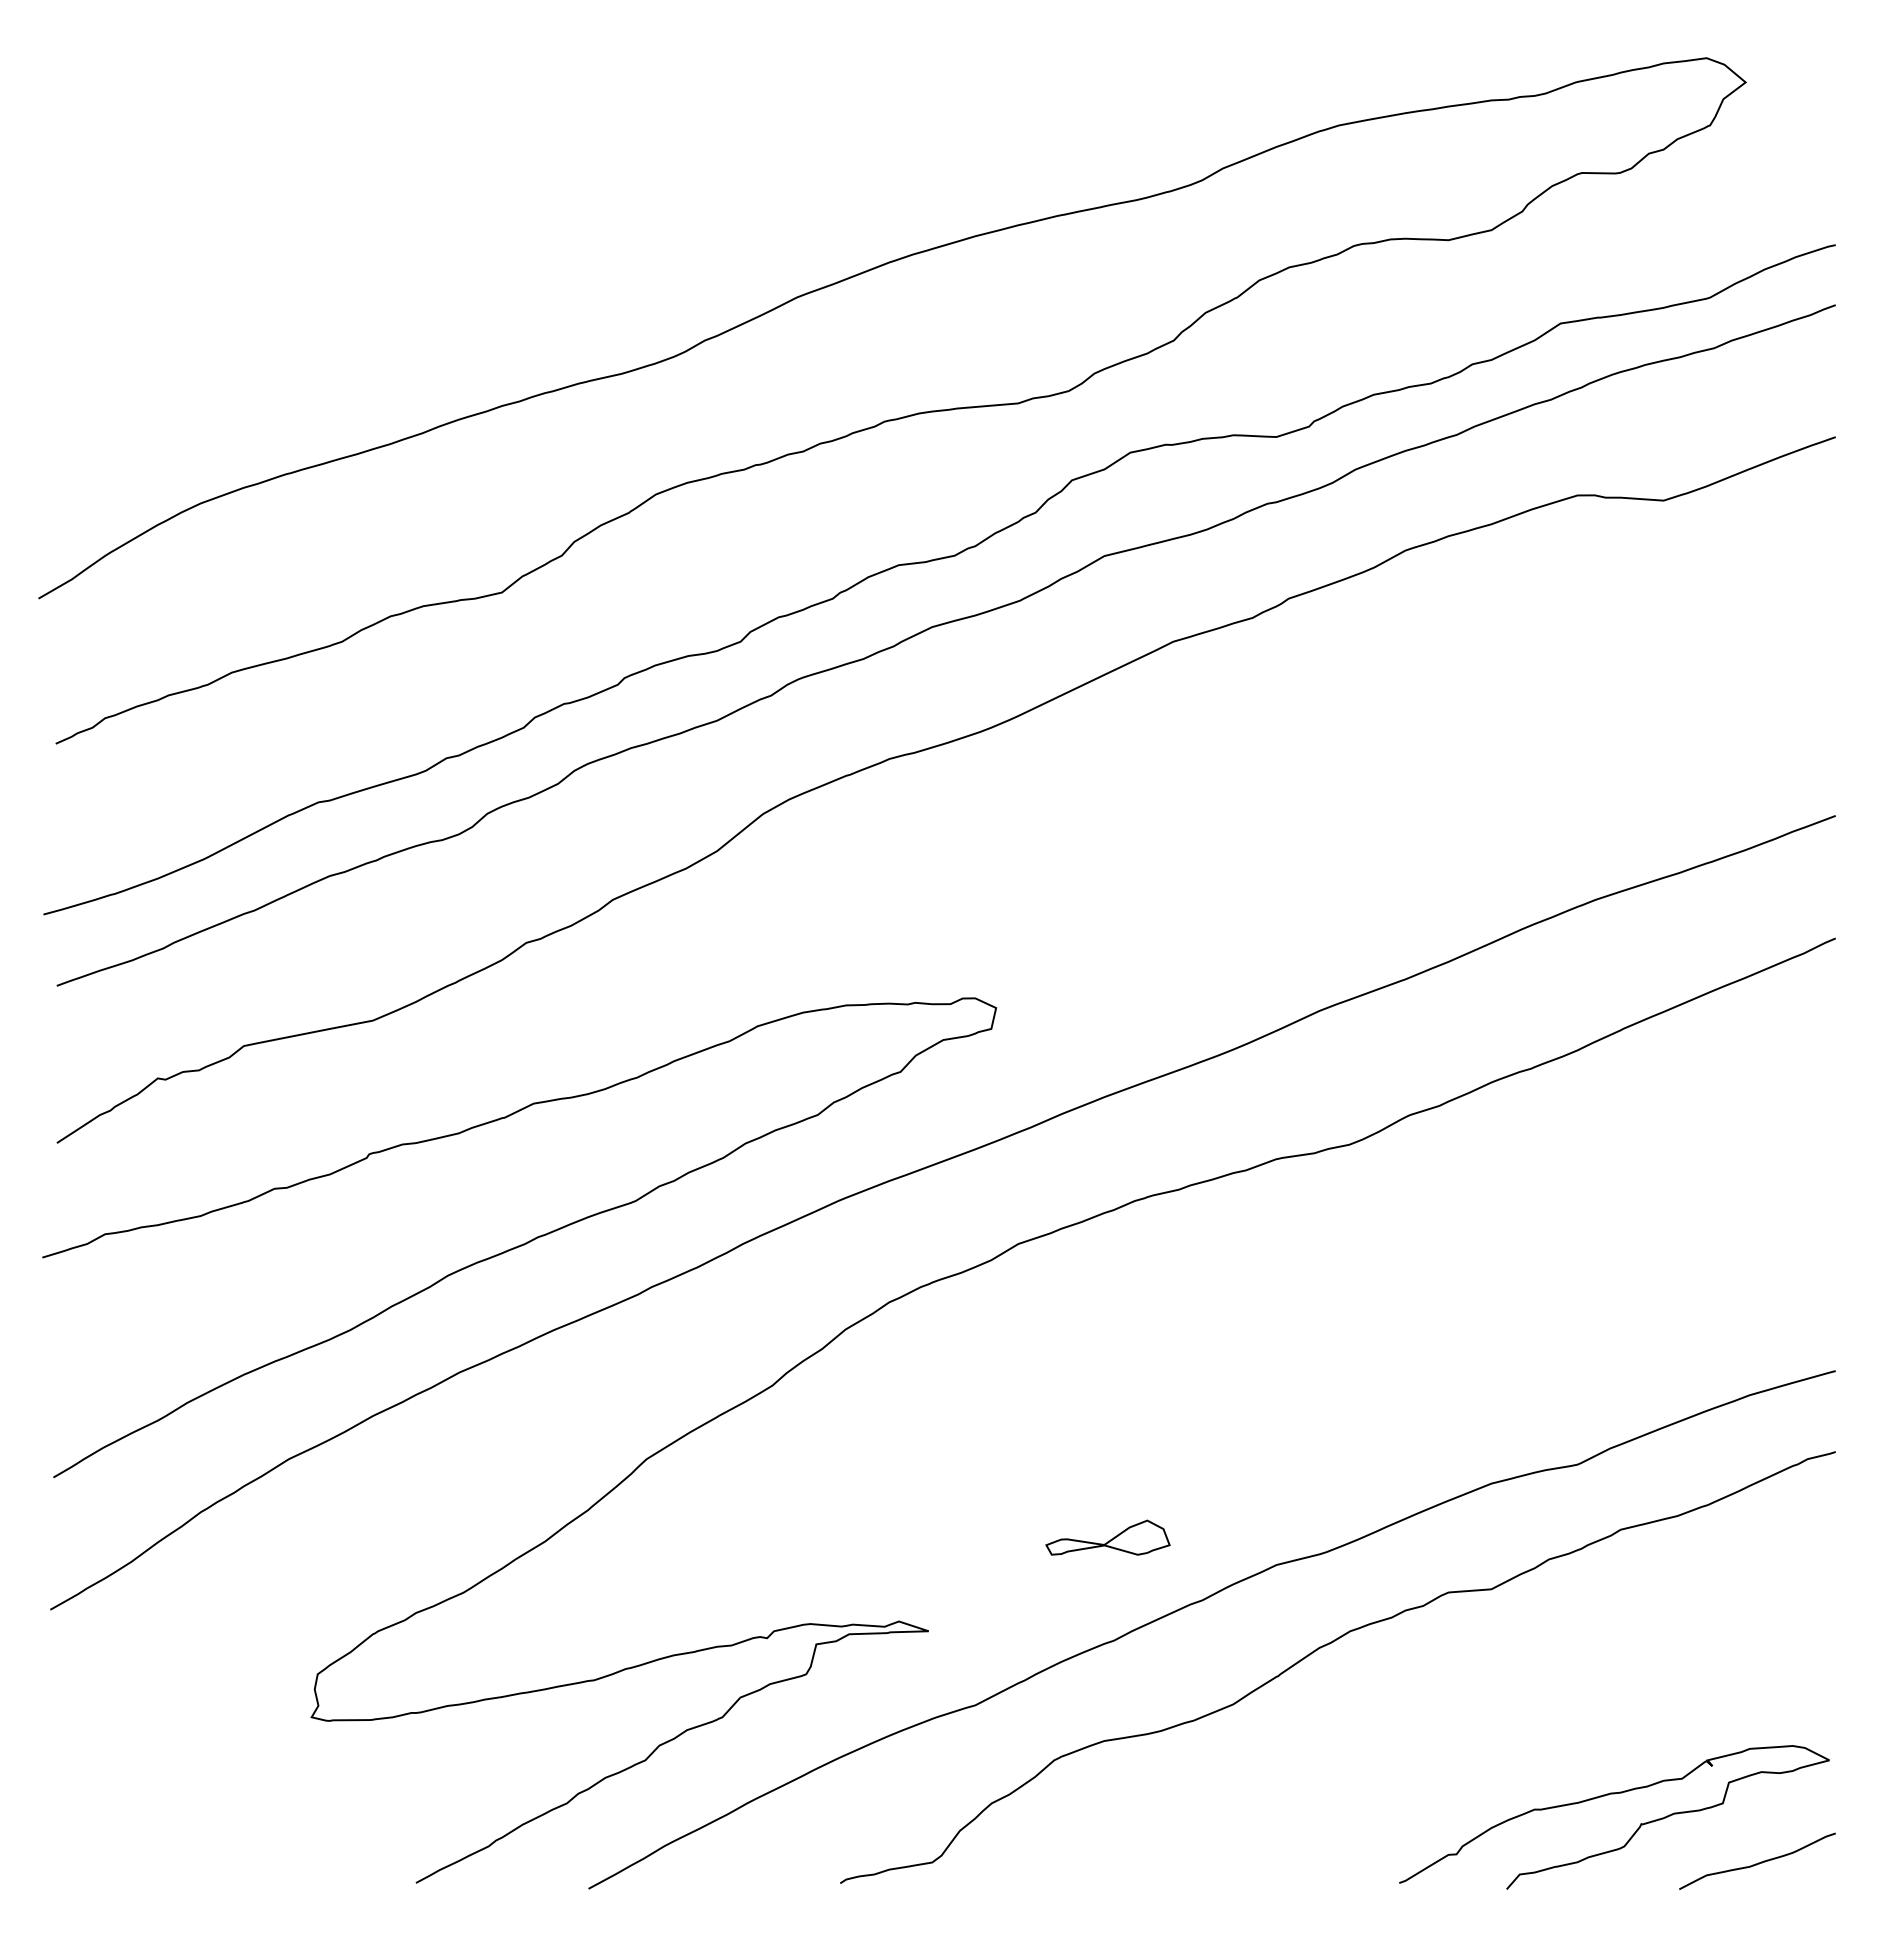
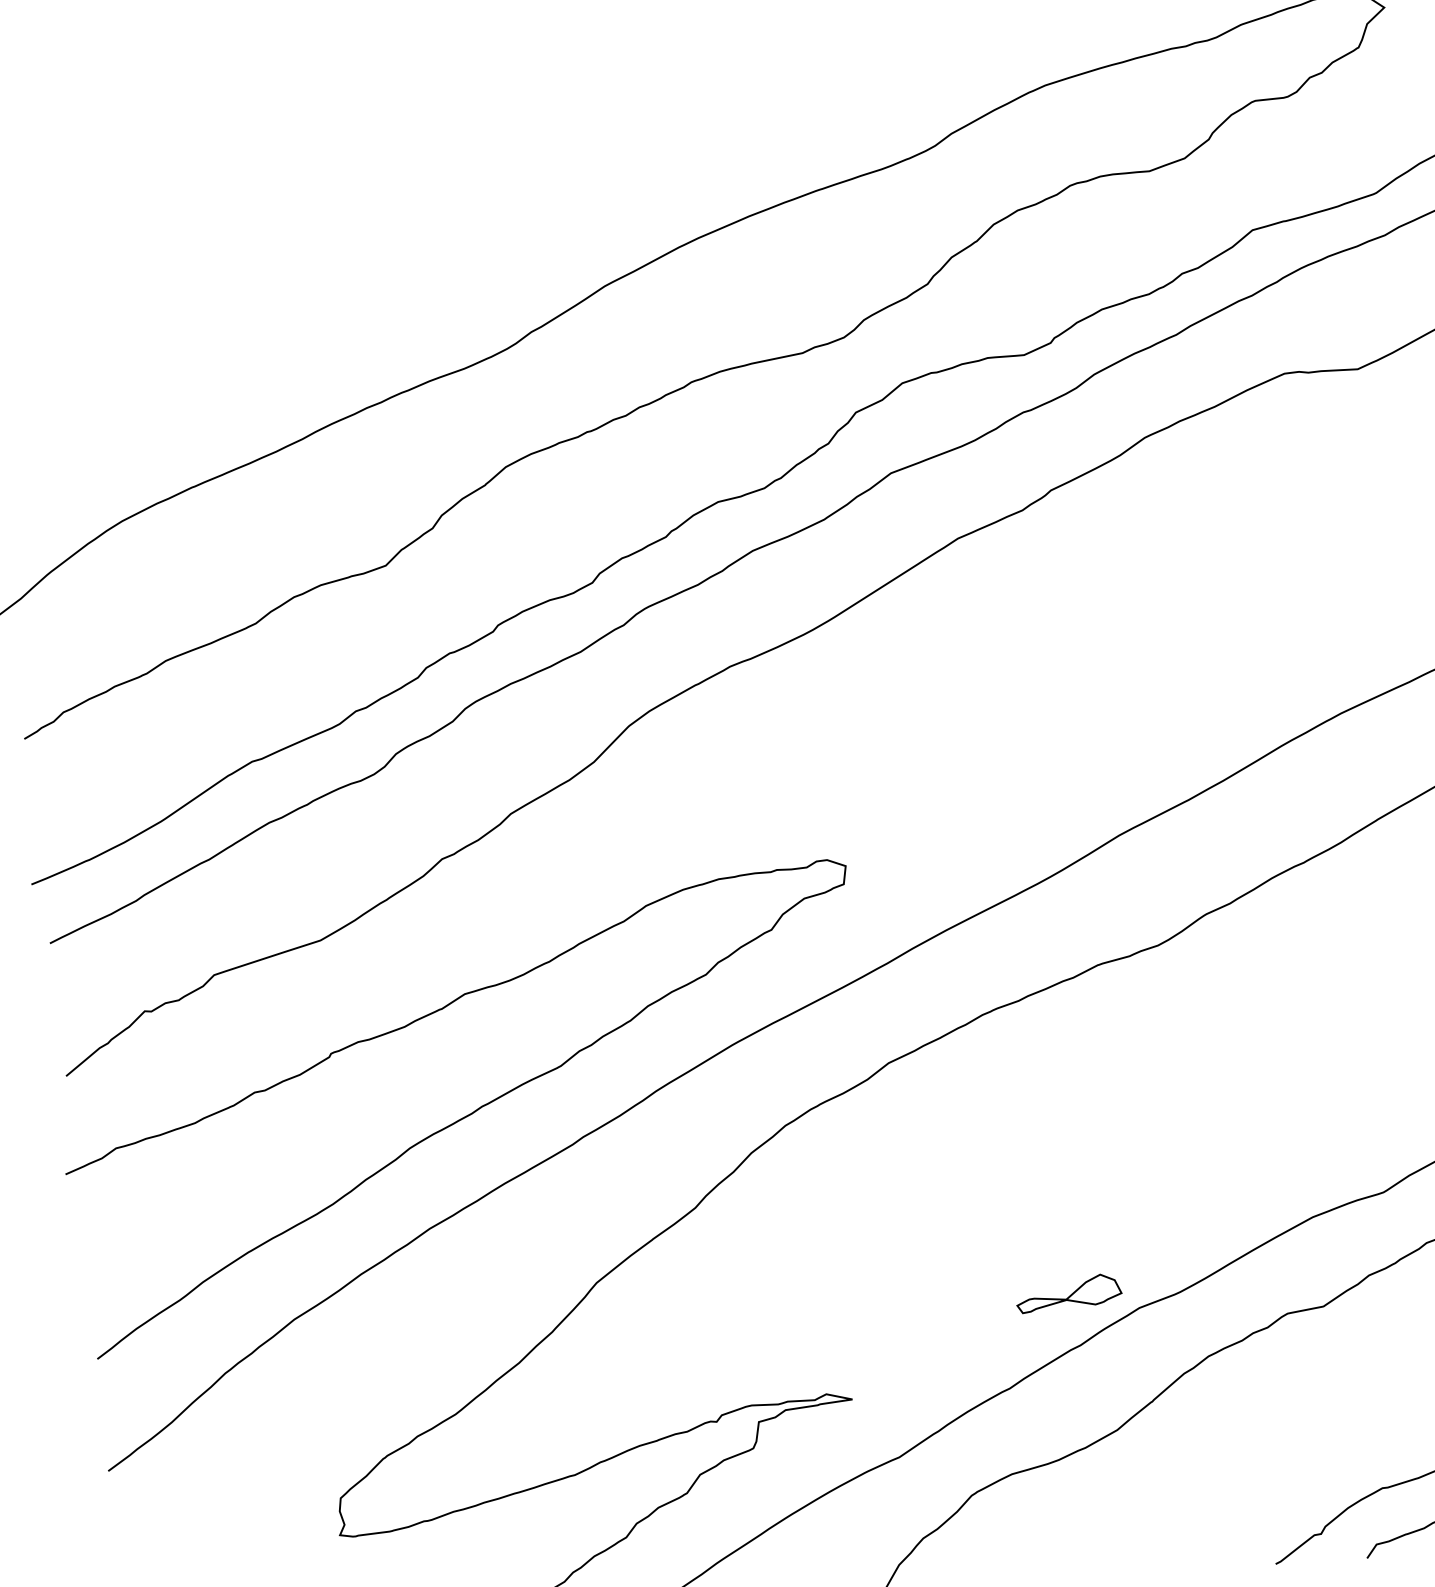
part: (1107, 1537) -> (1068, 1293), moved

